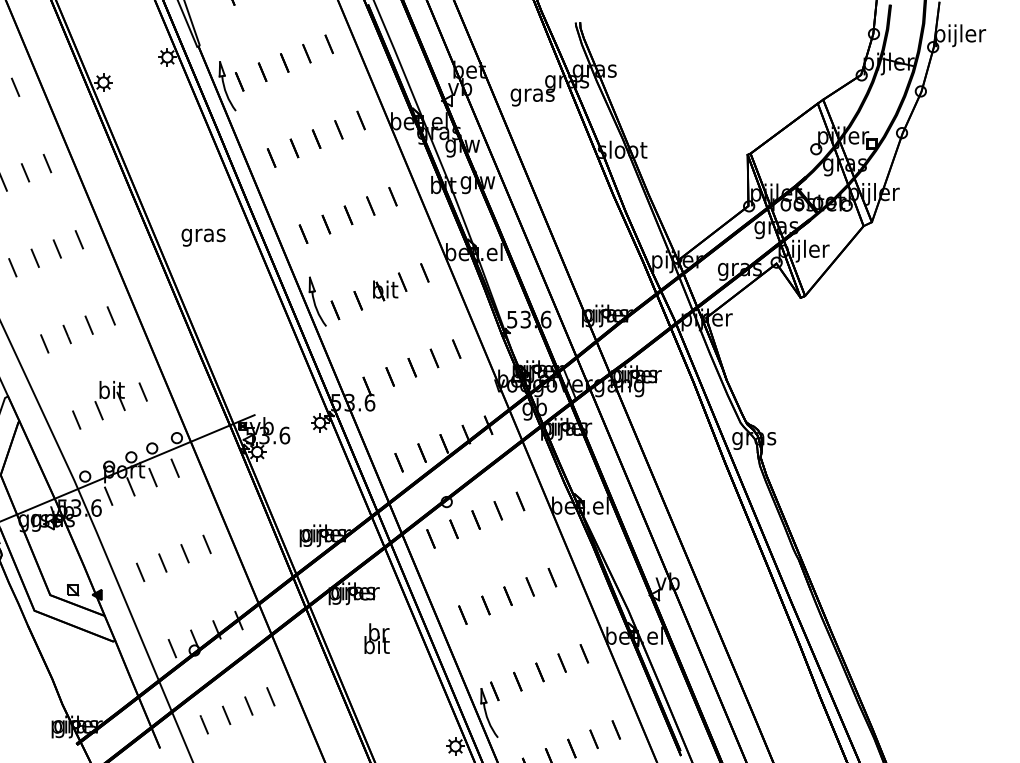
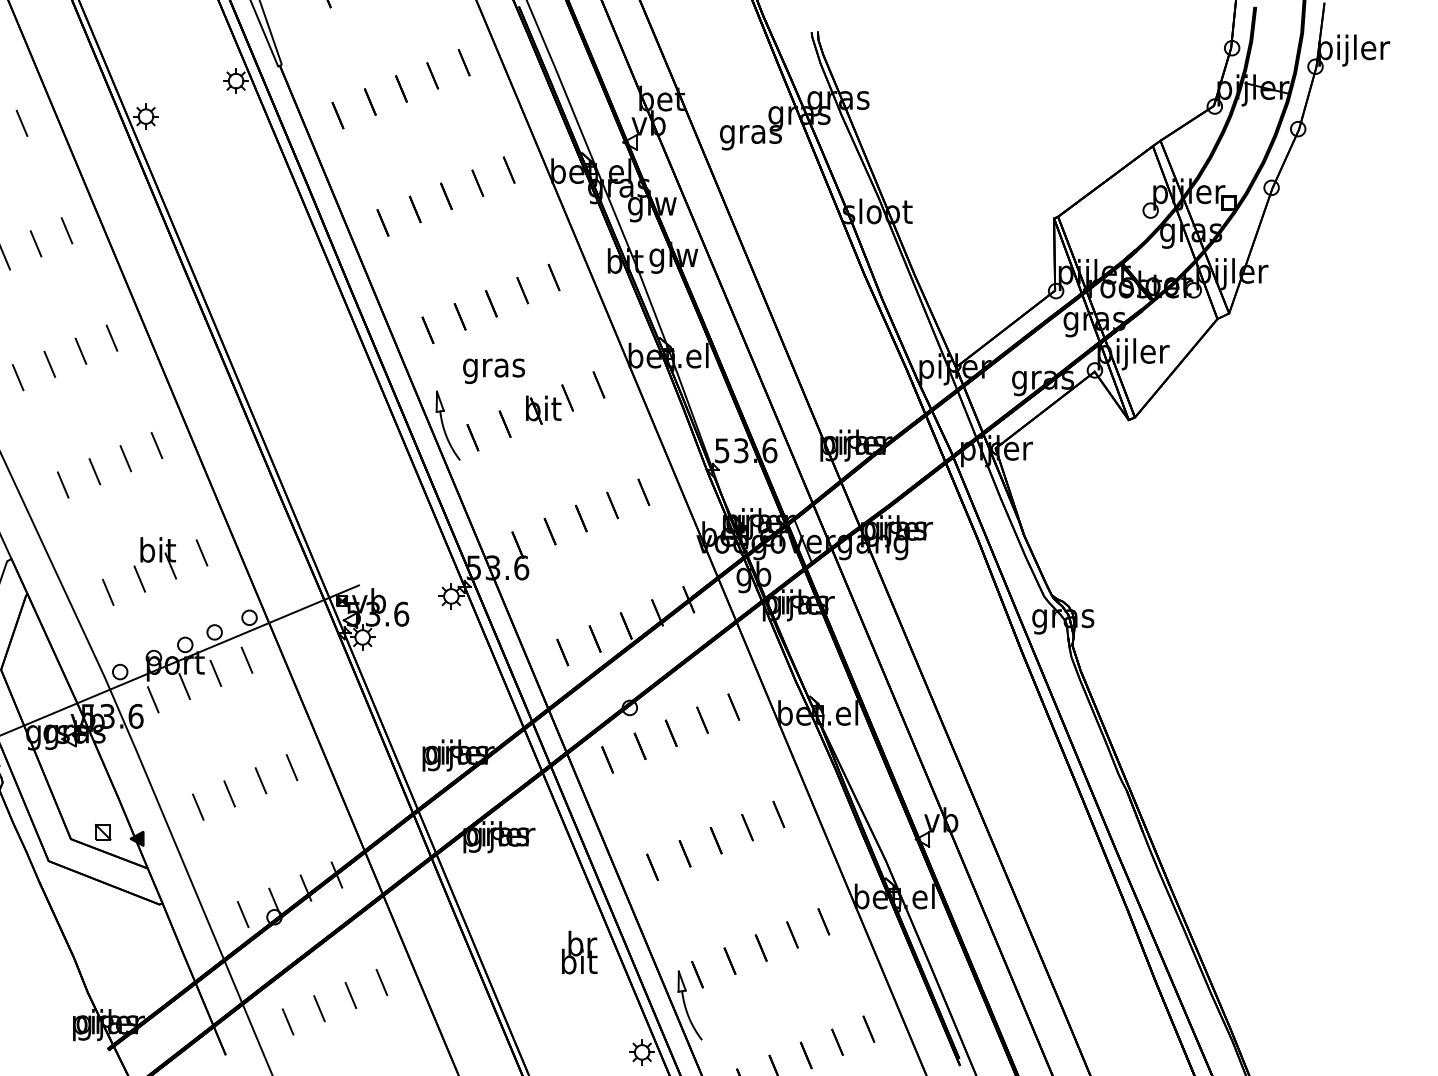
part: (227, 86) -> (320, 121), removed
text: (203, 237) -> (493, 370), moved
text: (376, 638) -> (579, 952), moved

